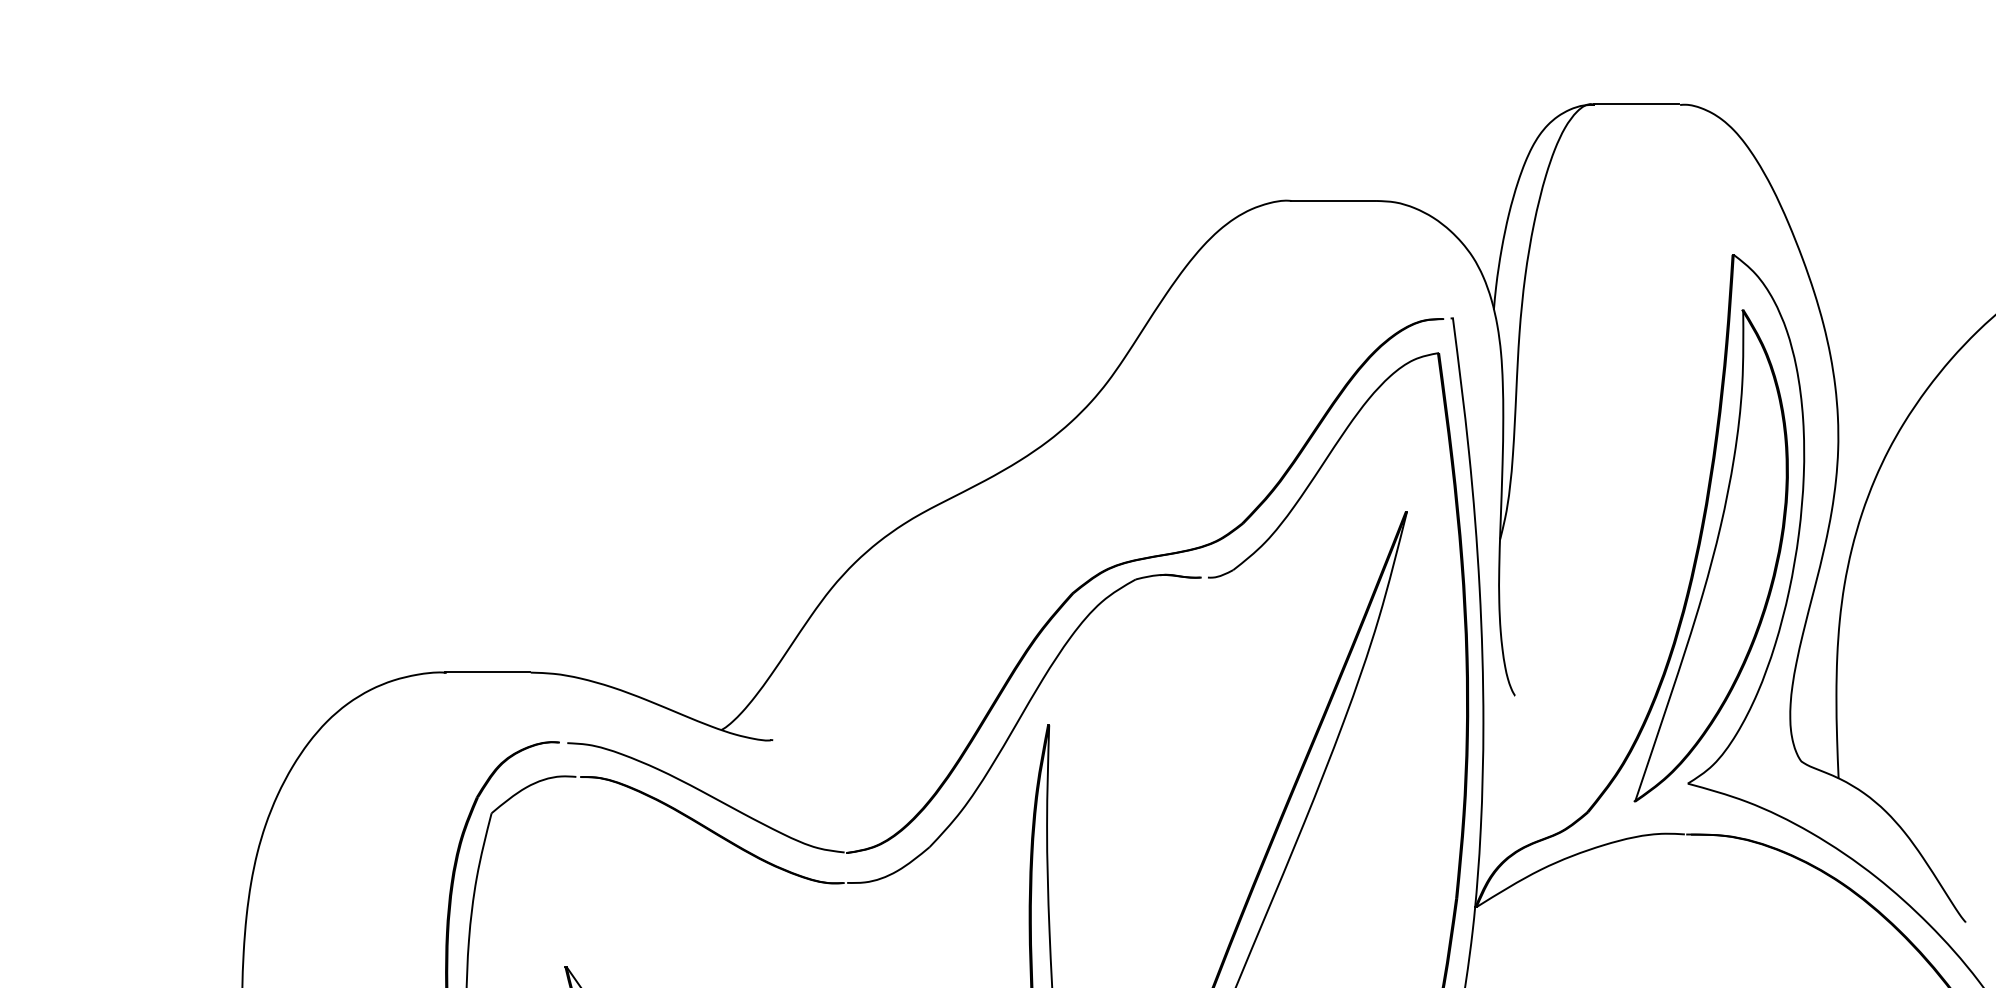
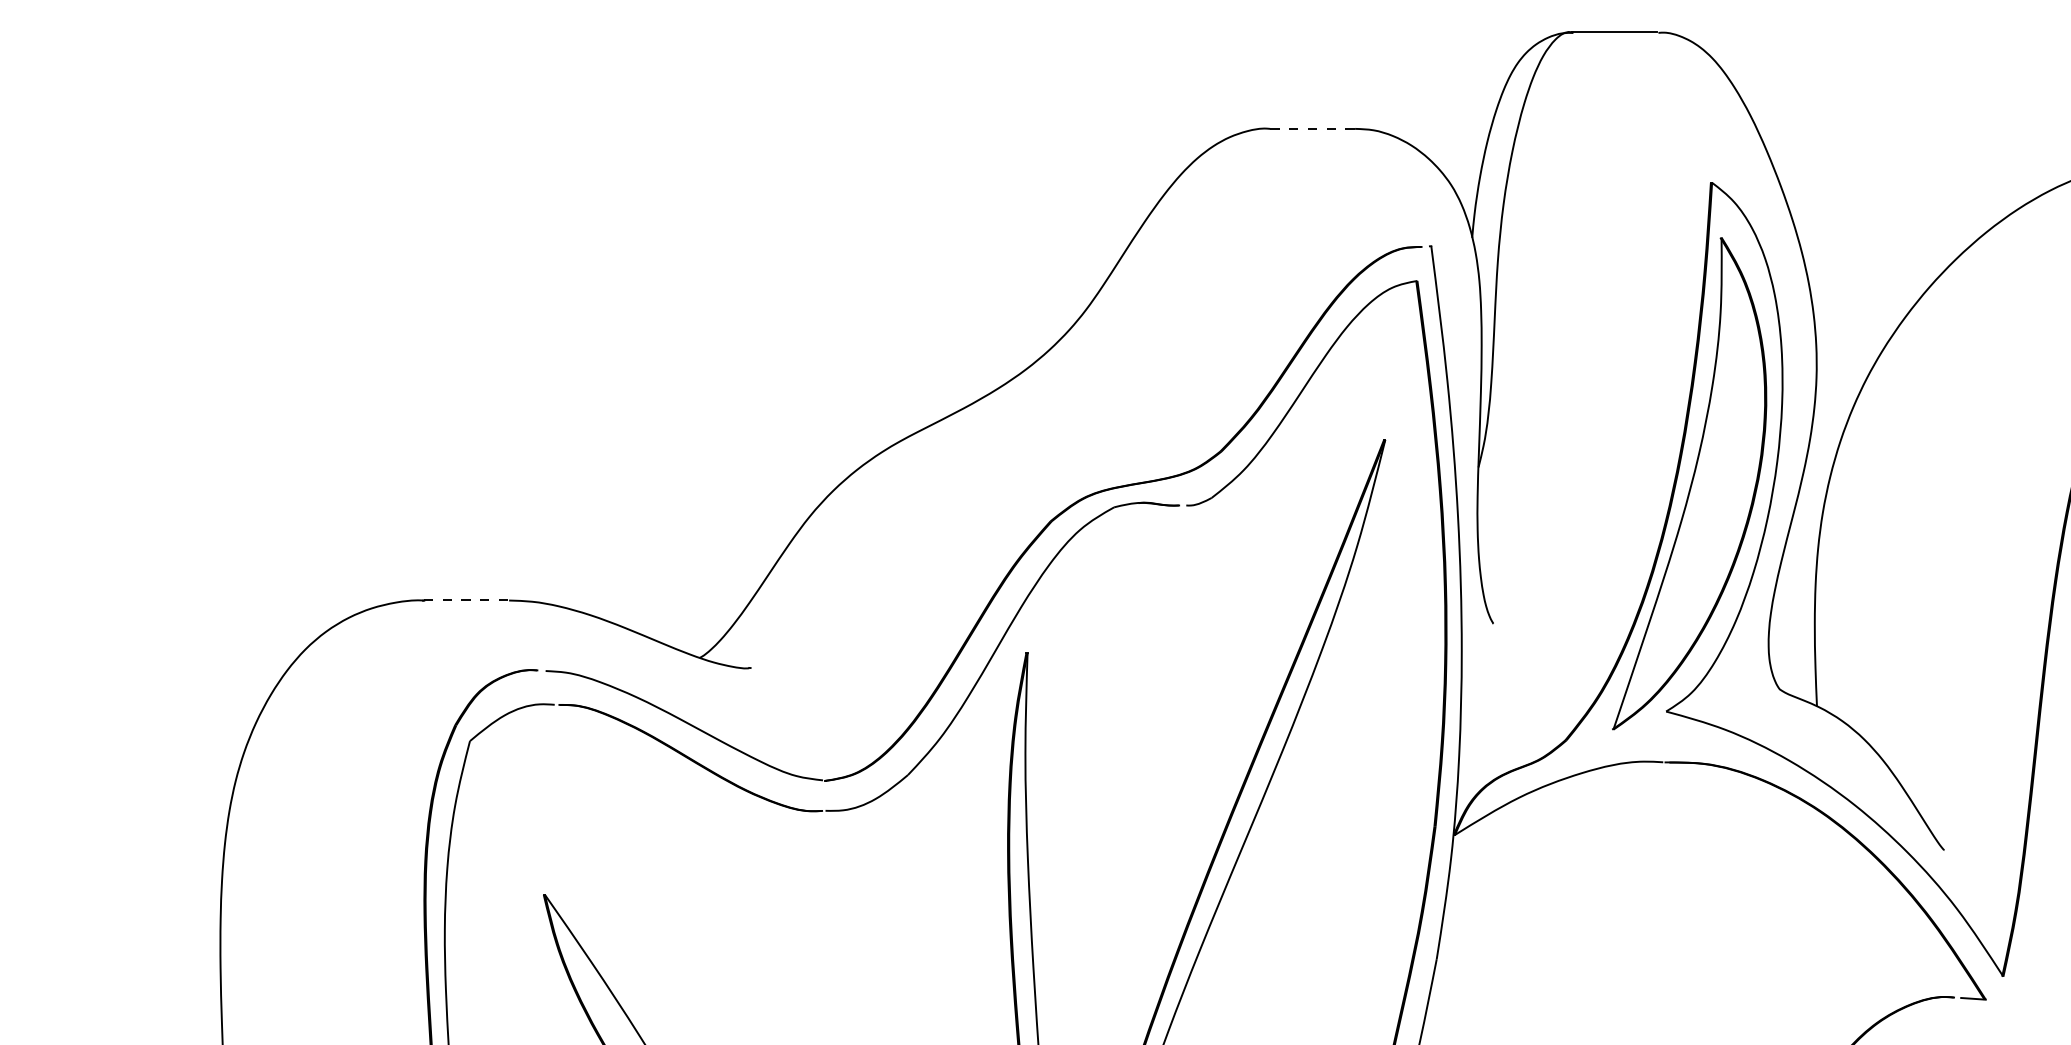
line: (1334, 200) -> (1312, 128), solid -> dashed
line: (487, 672) -> (465, 600), solid -> dashed

